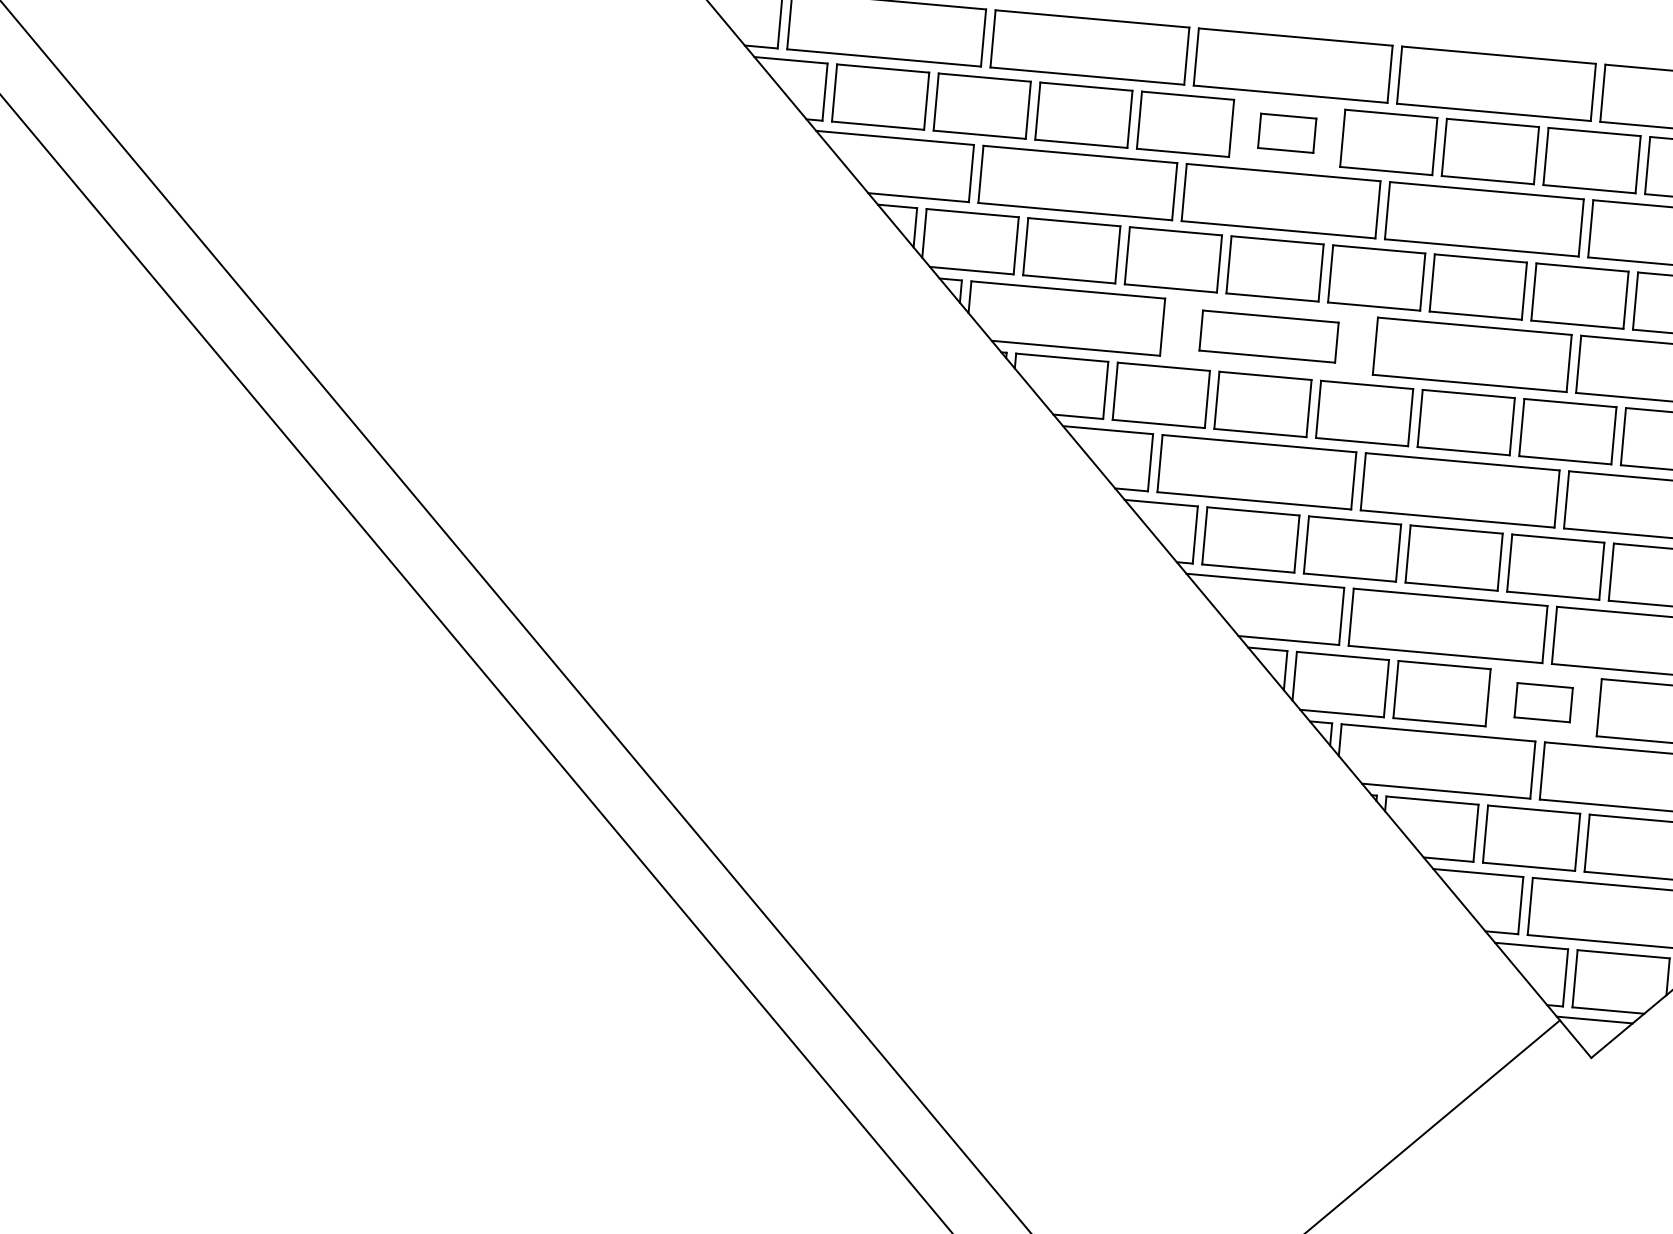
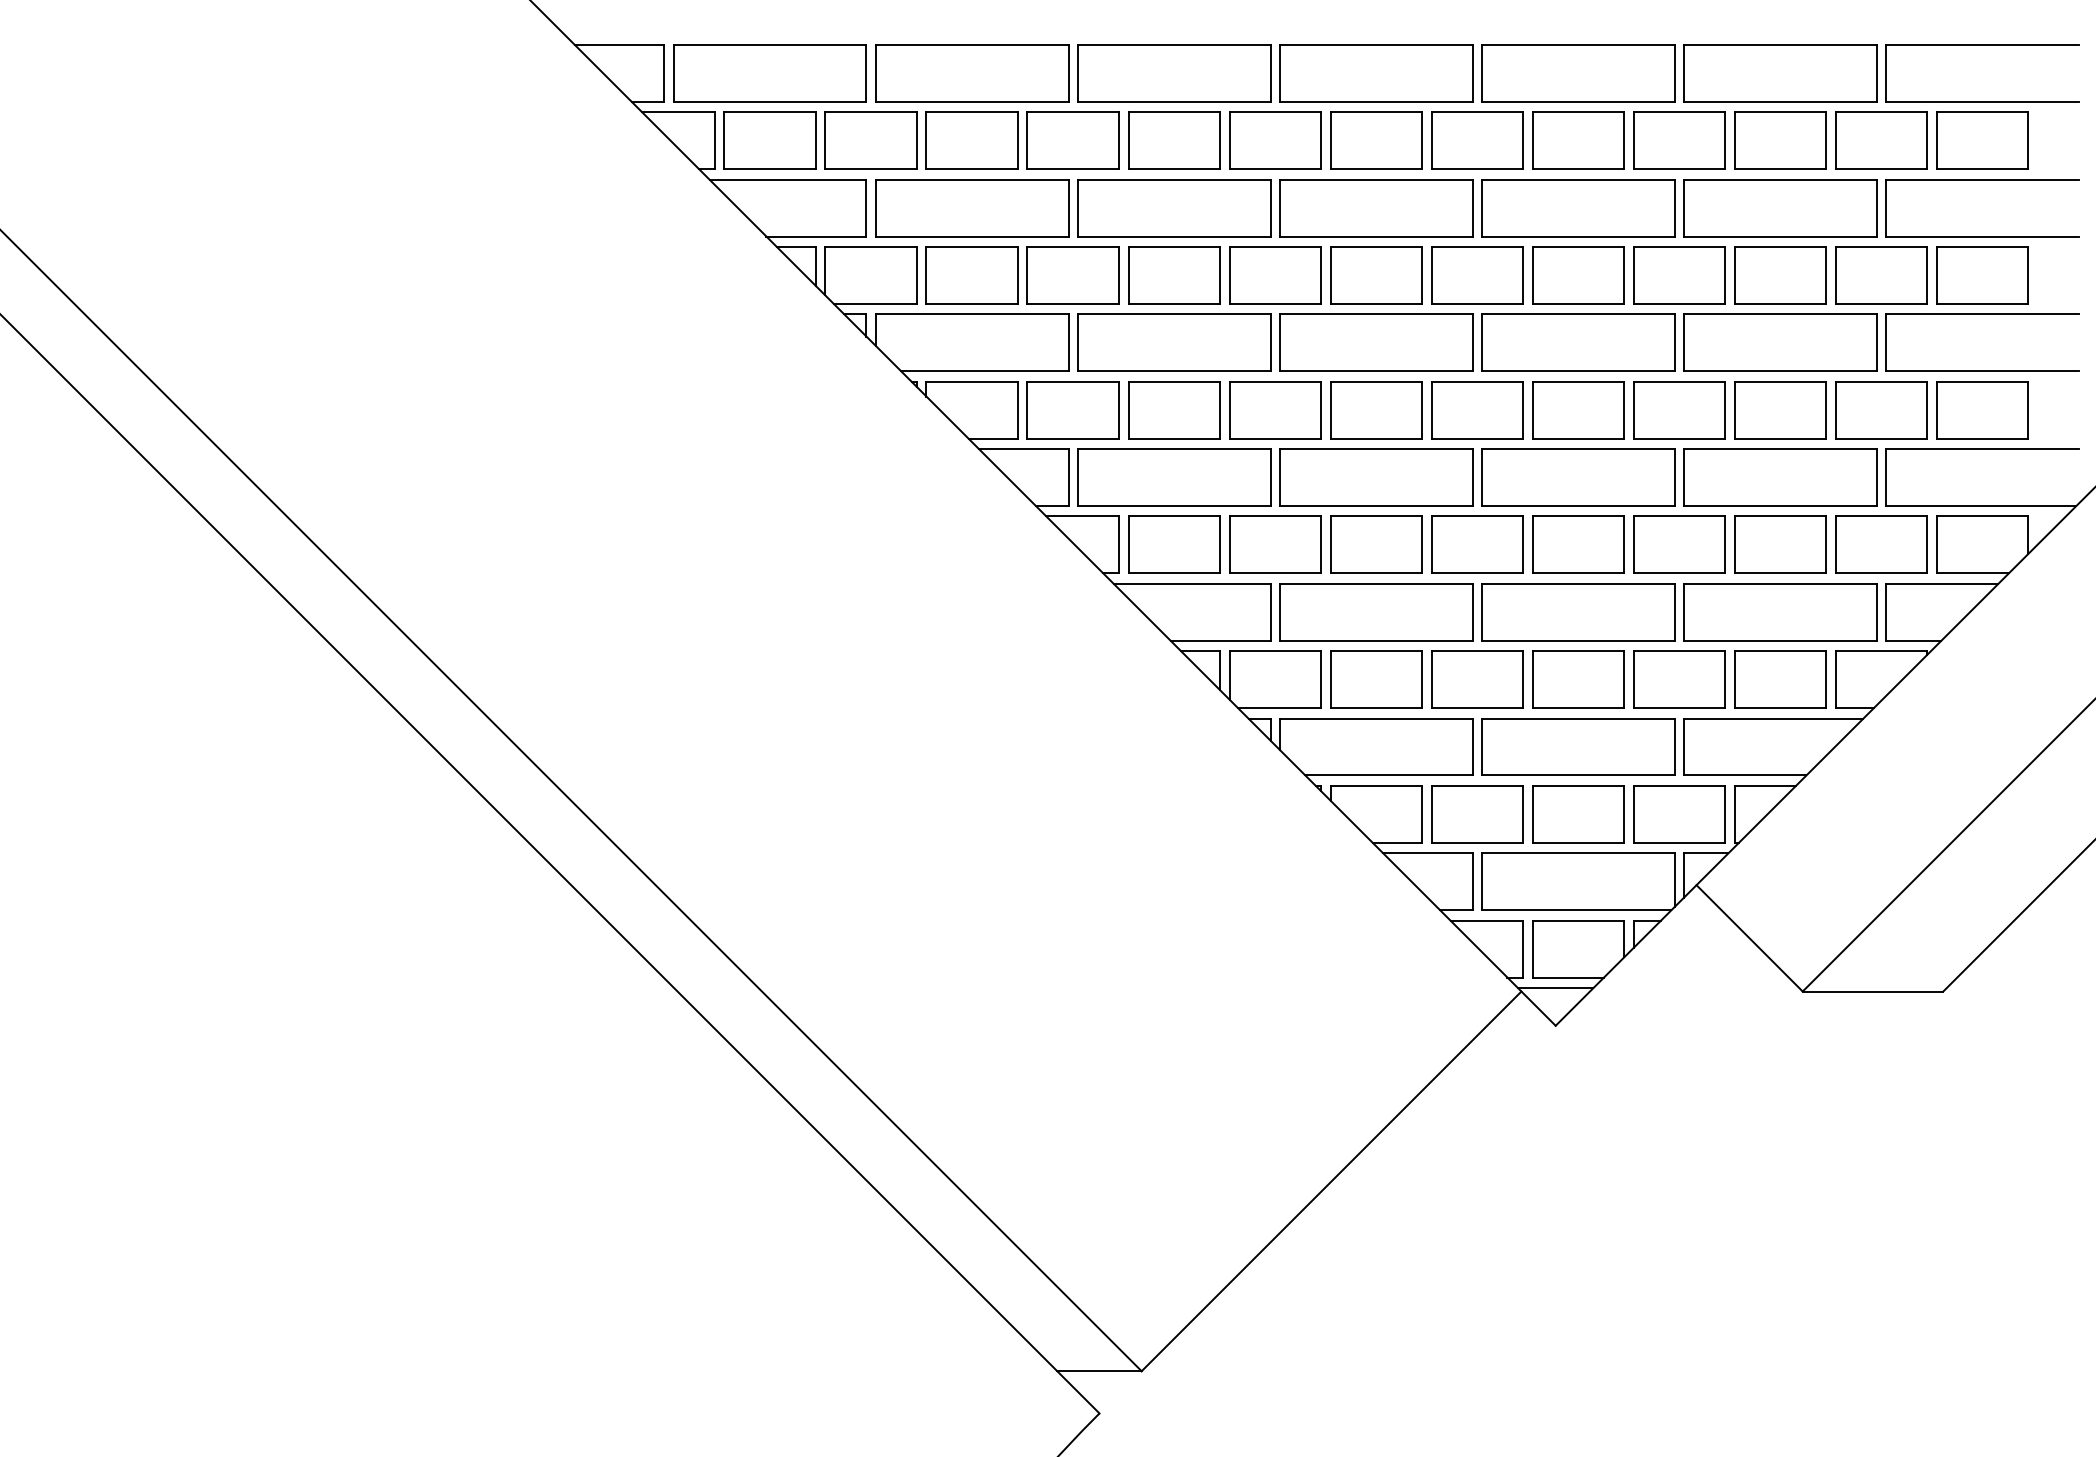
part: (1287, 133) -> (1174, 140), size x1.67
part: (1269, 336) -> (1174, 342), size x1.43
part: (1543, 702) -> (1477, 679), size x1.67

